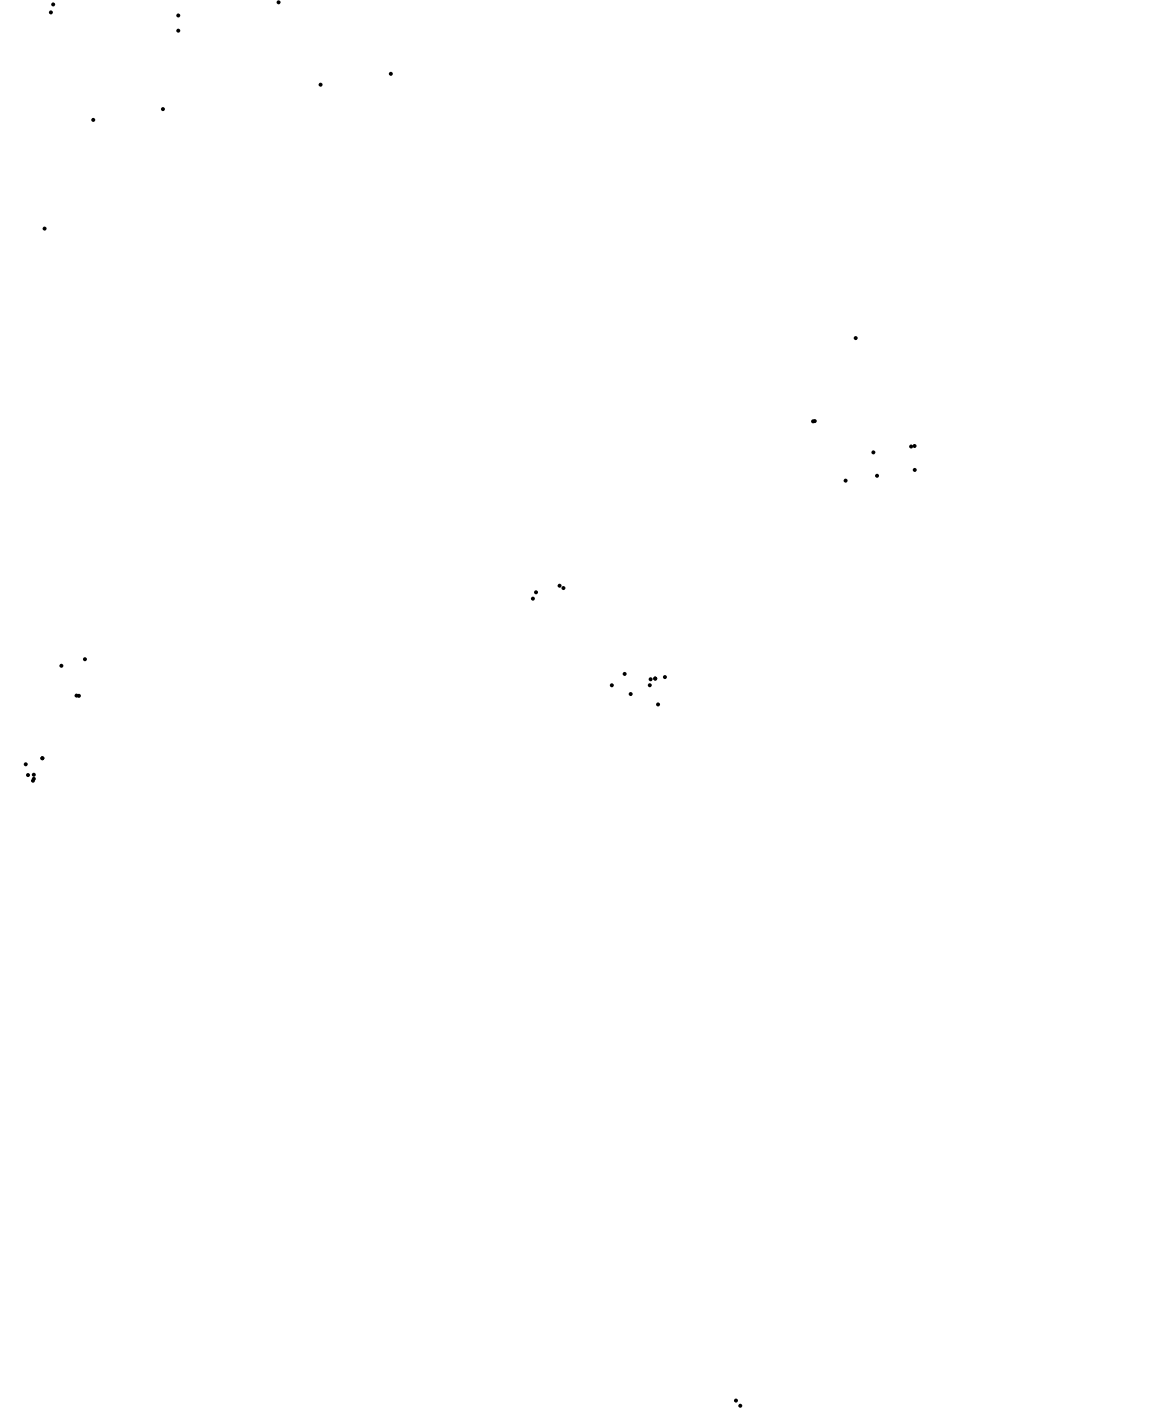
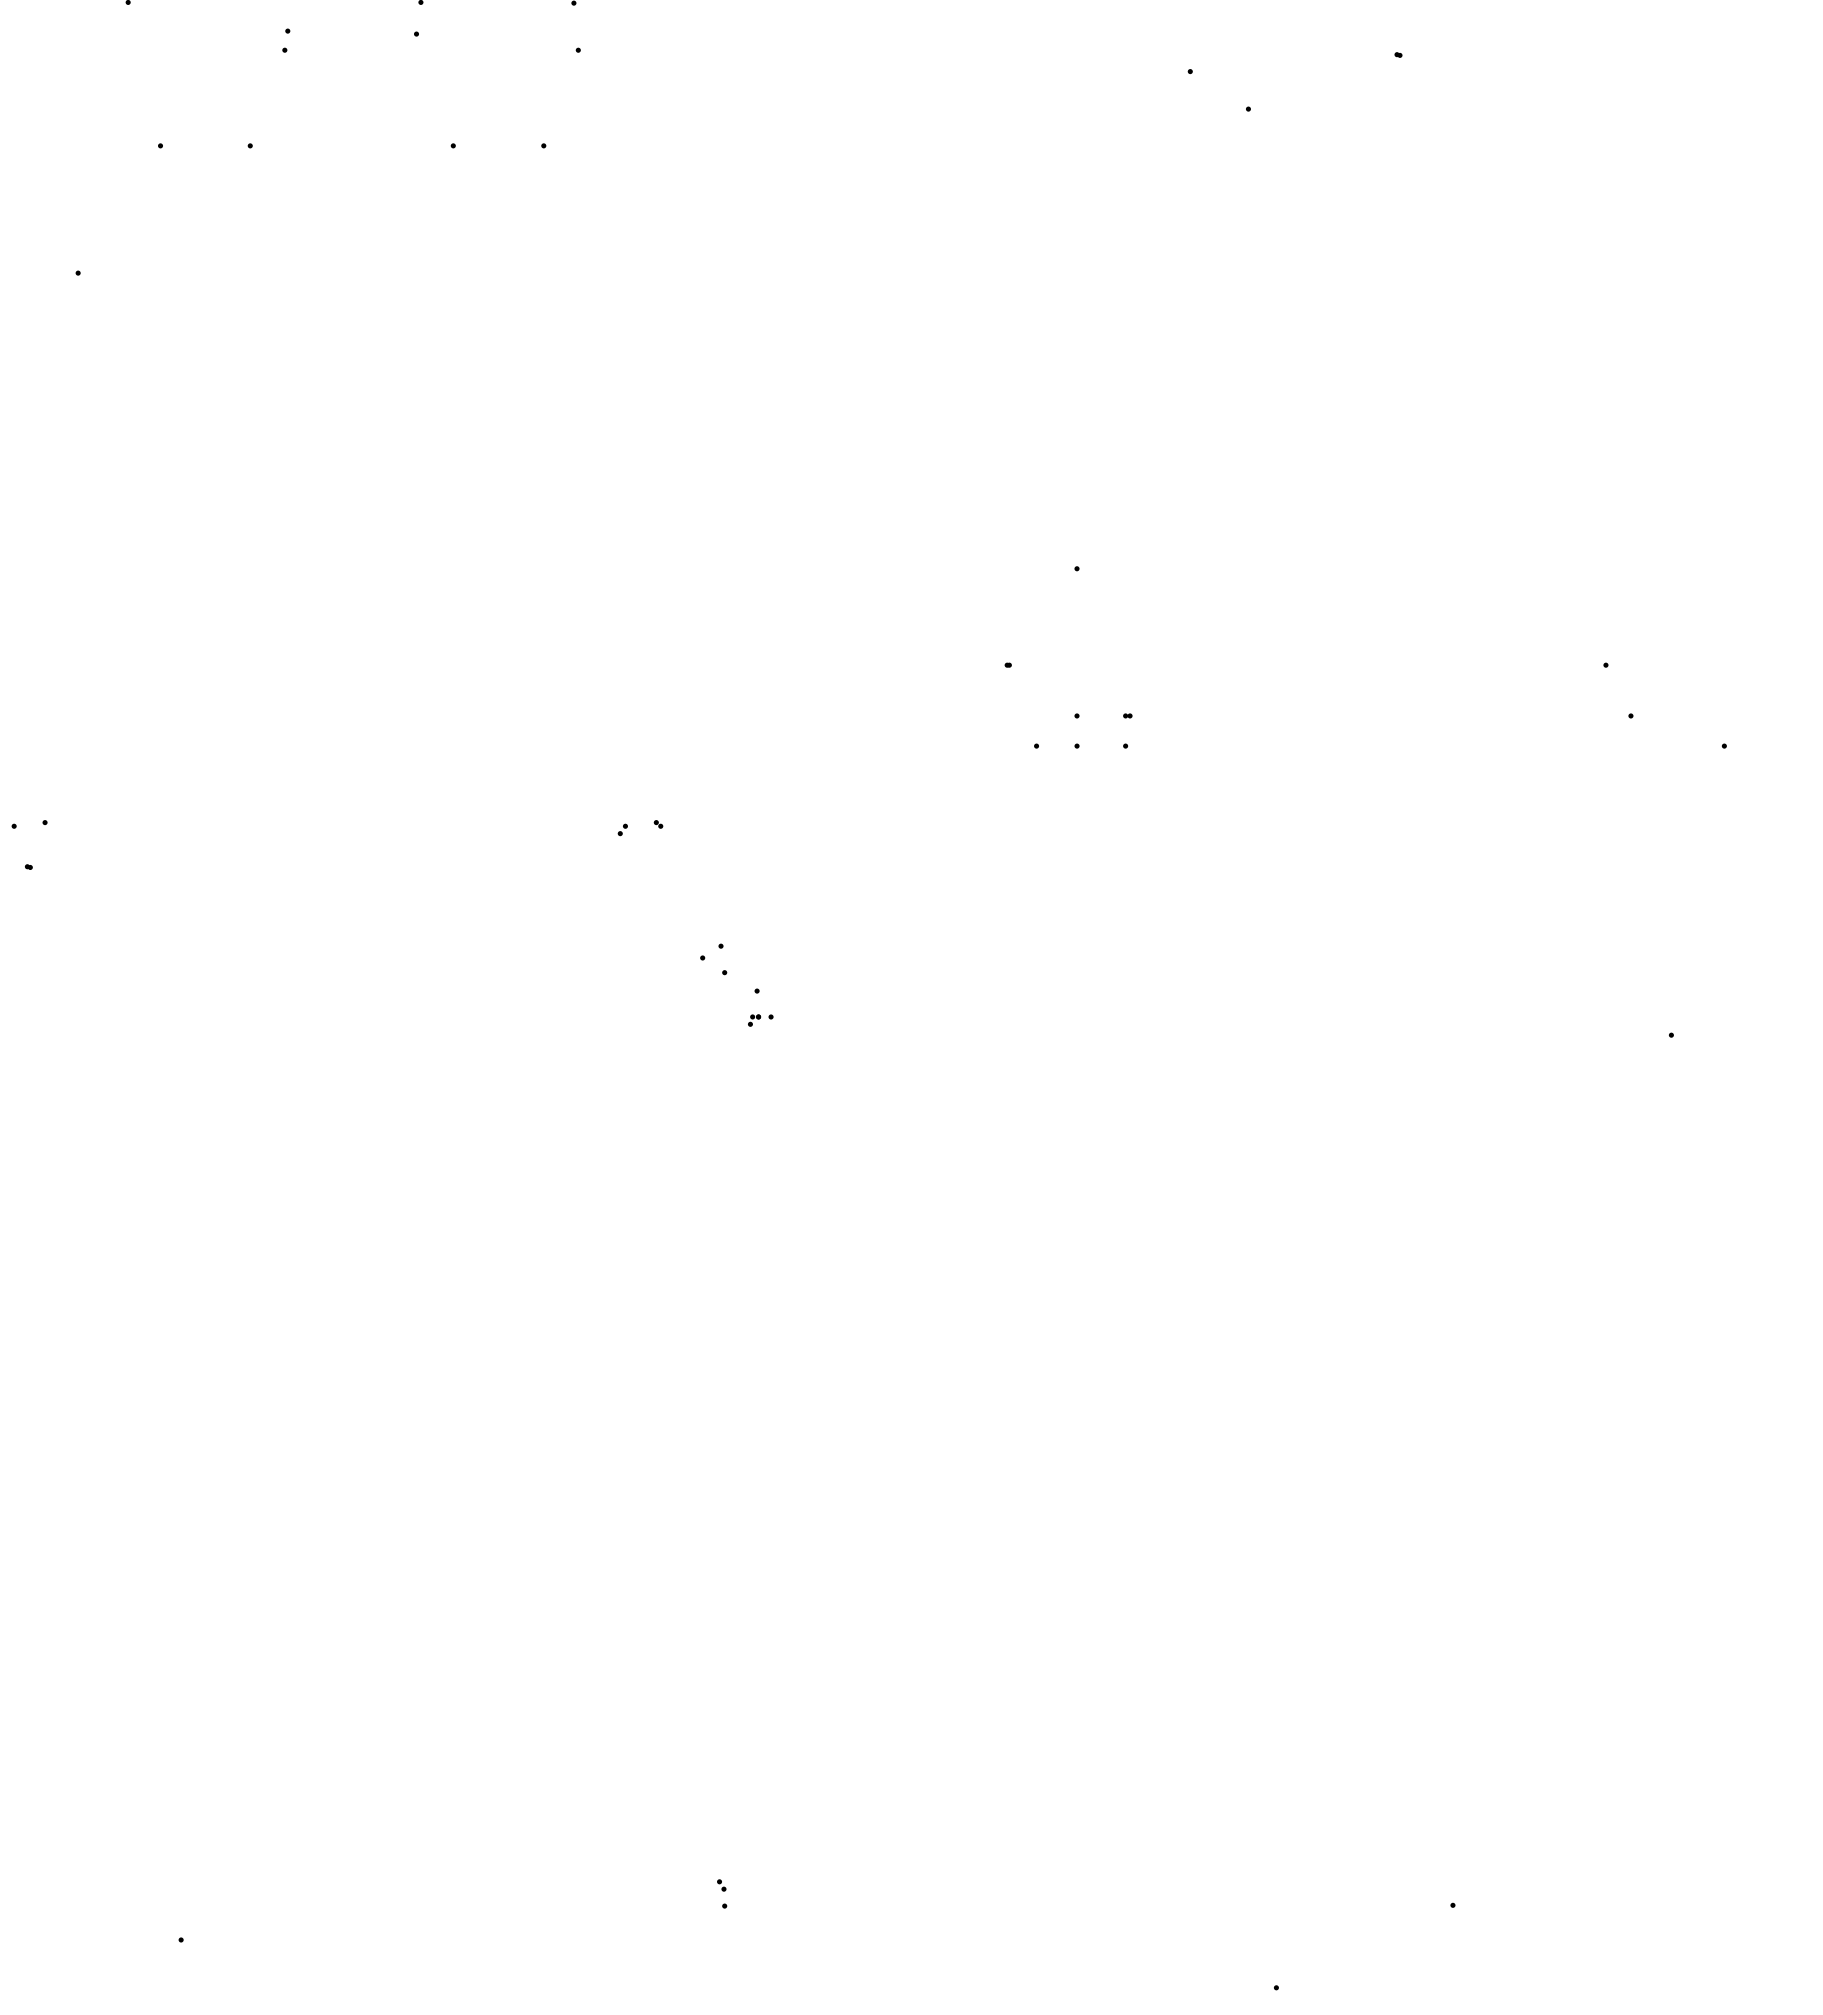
part: (657, 681) -> (760, 1020), moved

